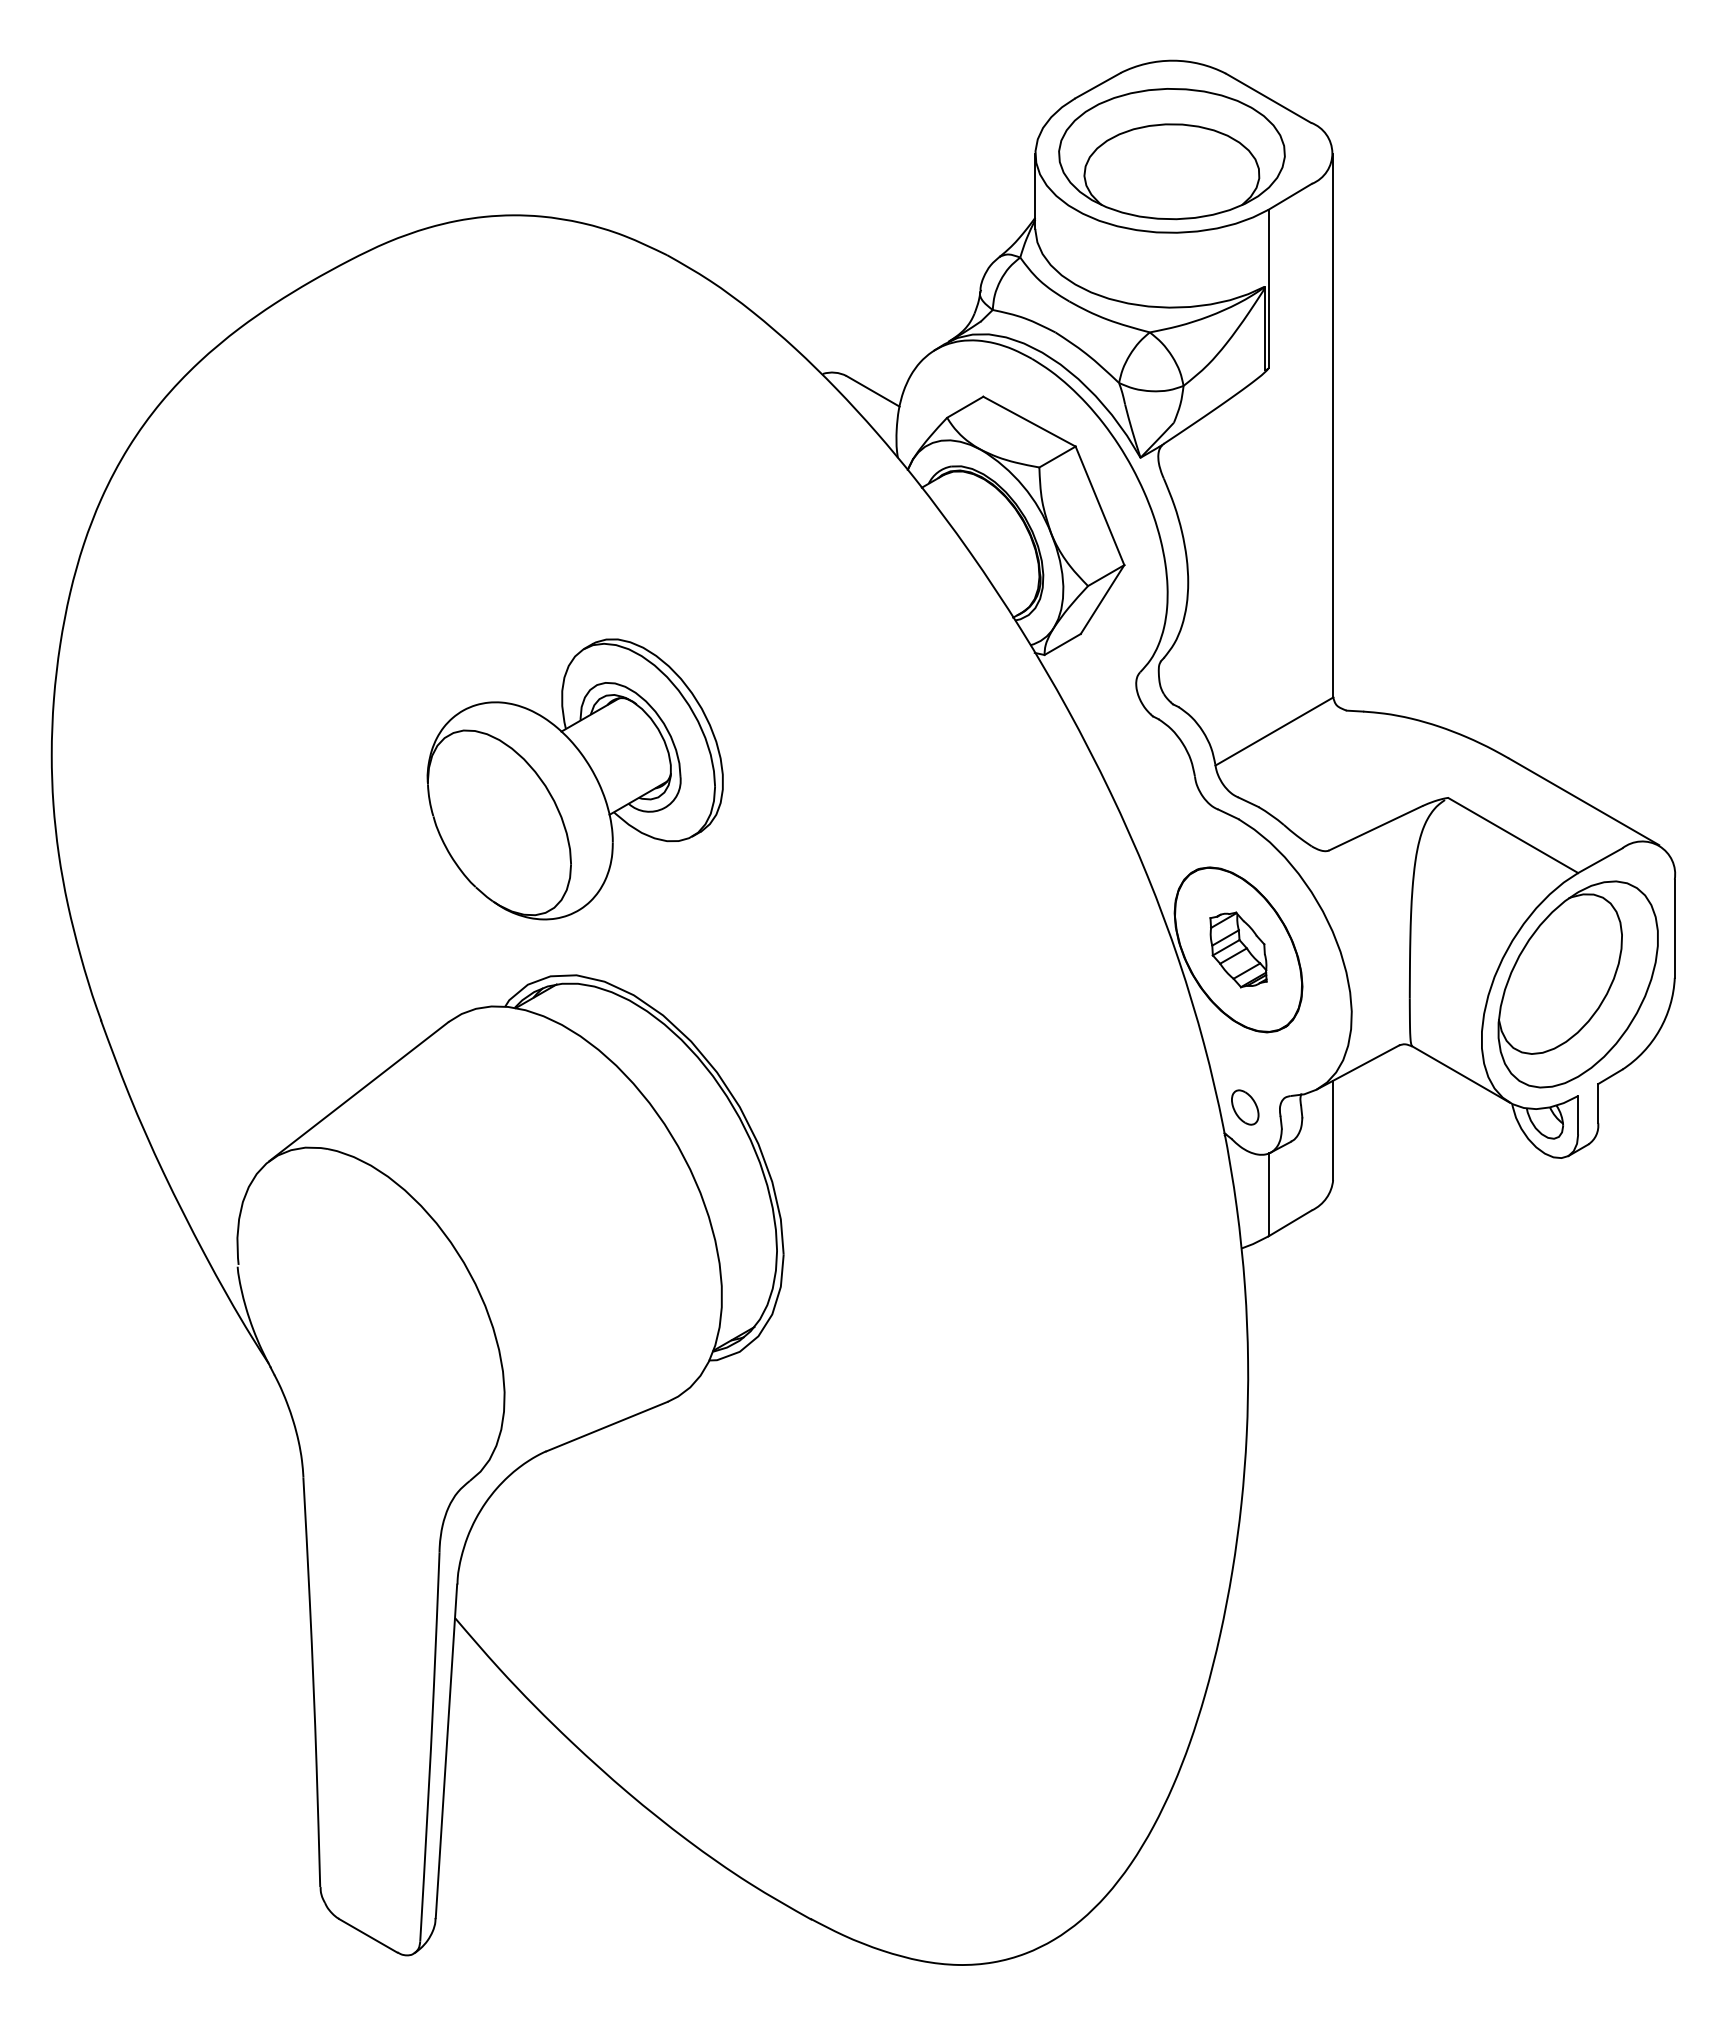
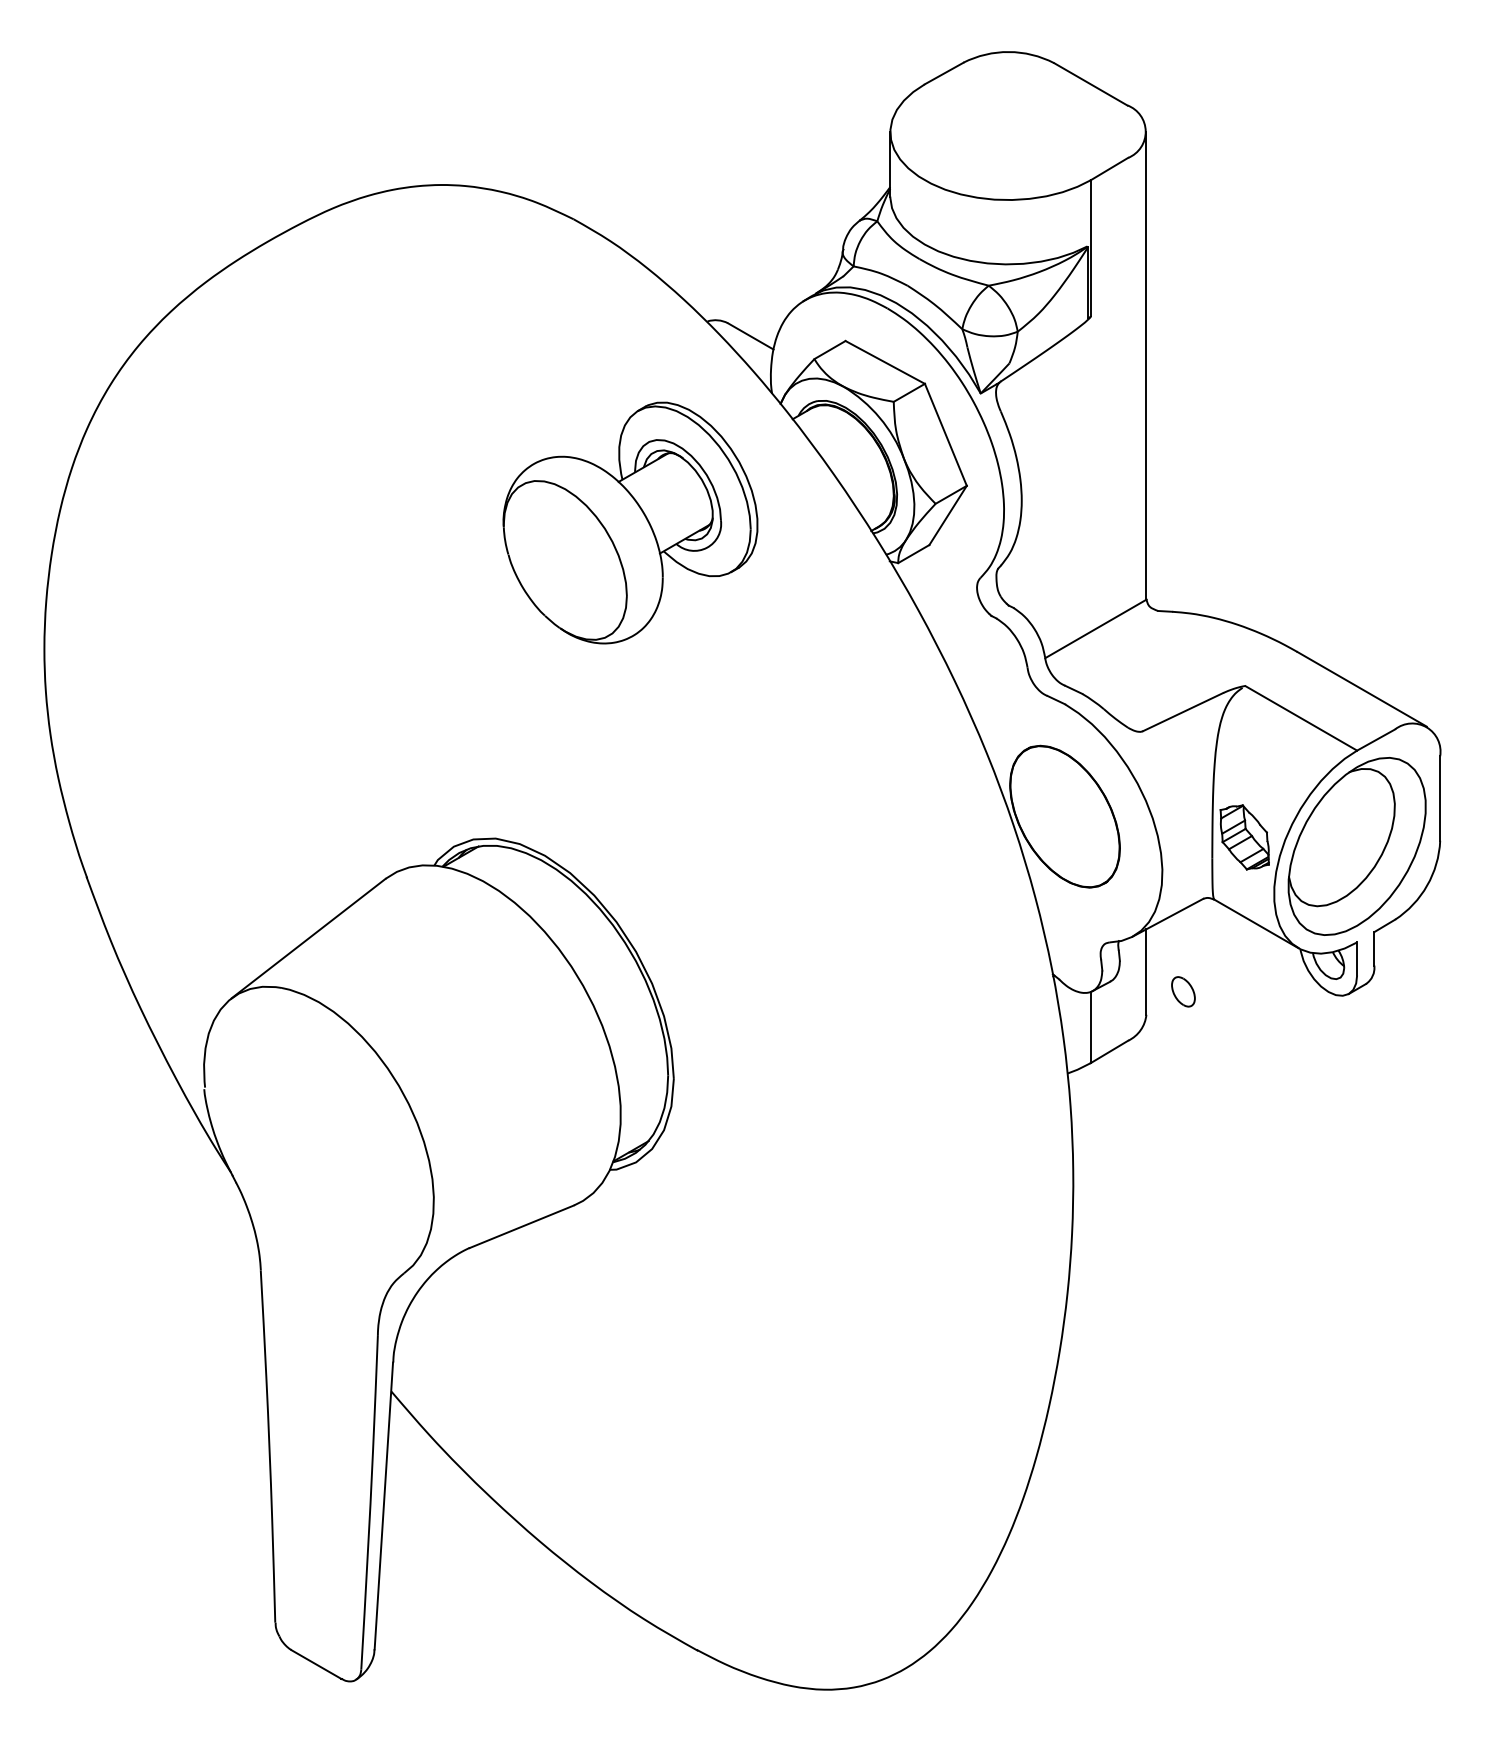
part: (1171, 154) -> (1007, 132), removed
part: (574, 779) -> (629, 523), moved
part: (1238, 949) -> (1244, 837), moved
part: (1245, 1107) -> (1183, 991), moved

